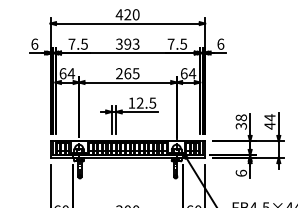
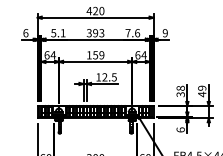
text: (77, 43) -> (57, 32), 7.5 -> 5.1
text: (183, 43) -> (137, 32), 7.5 -> 7.6
text: (220, 43) -> (165, 32), 6 -> 9
text: (127, 73) -> (95, 55), 265 -> 159
text: (269, 117) -> (201, 88), 44 -> 49

